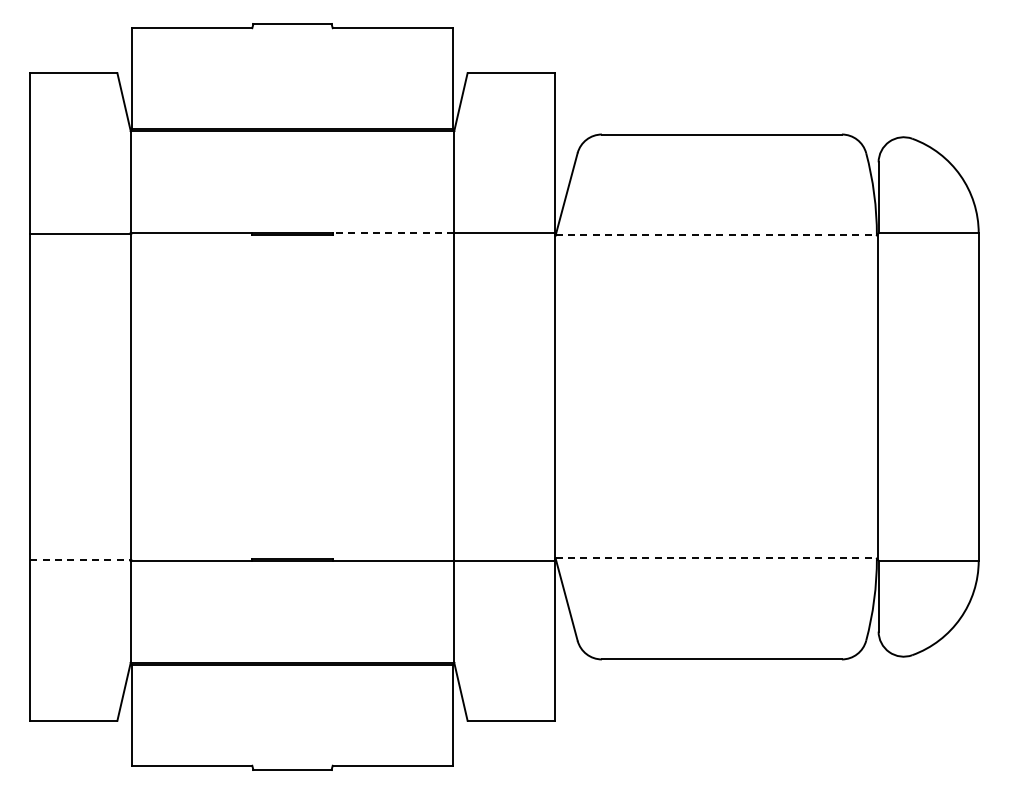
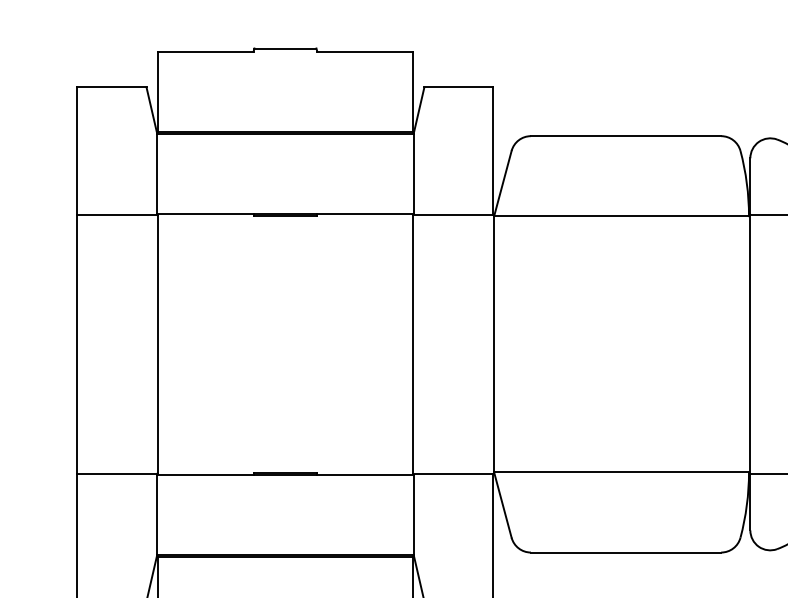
line: (393, 232) -> (365, 213), dashed -> solid
line: (716, 235) -> (621, 216), dashed -> solid
line: (716, 558) -> (621, 472), dashed -> solid
line: (81, 559) -> (118, 473), dashed -> solid

